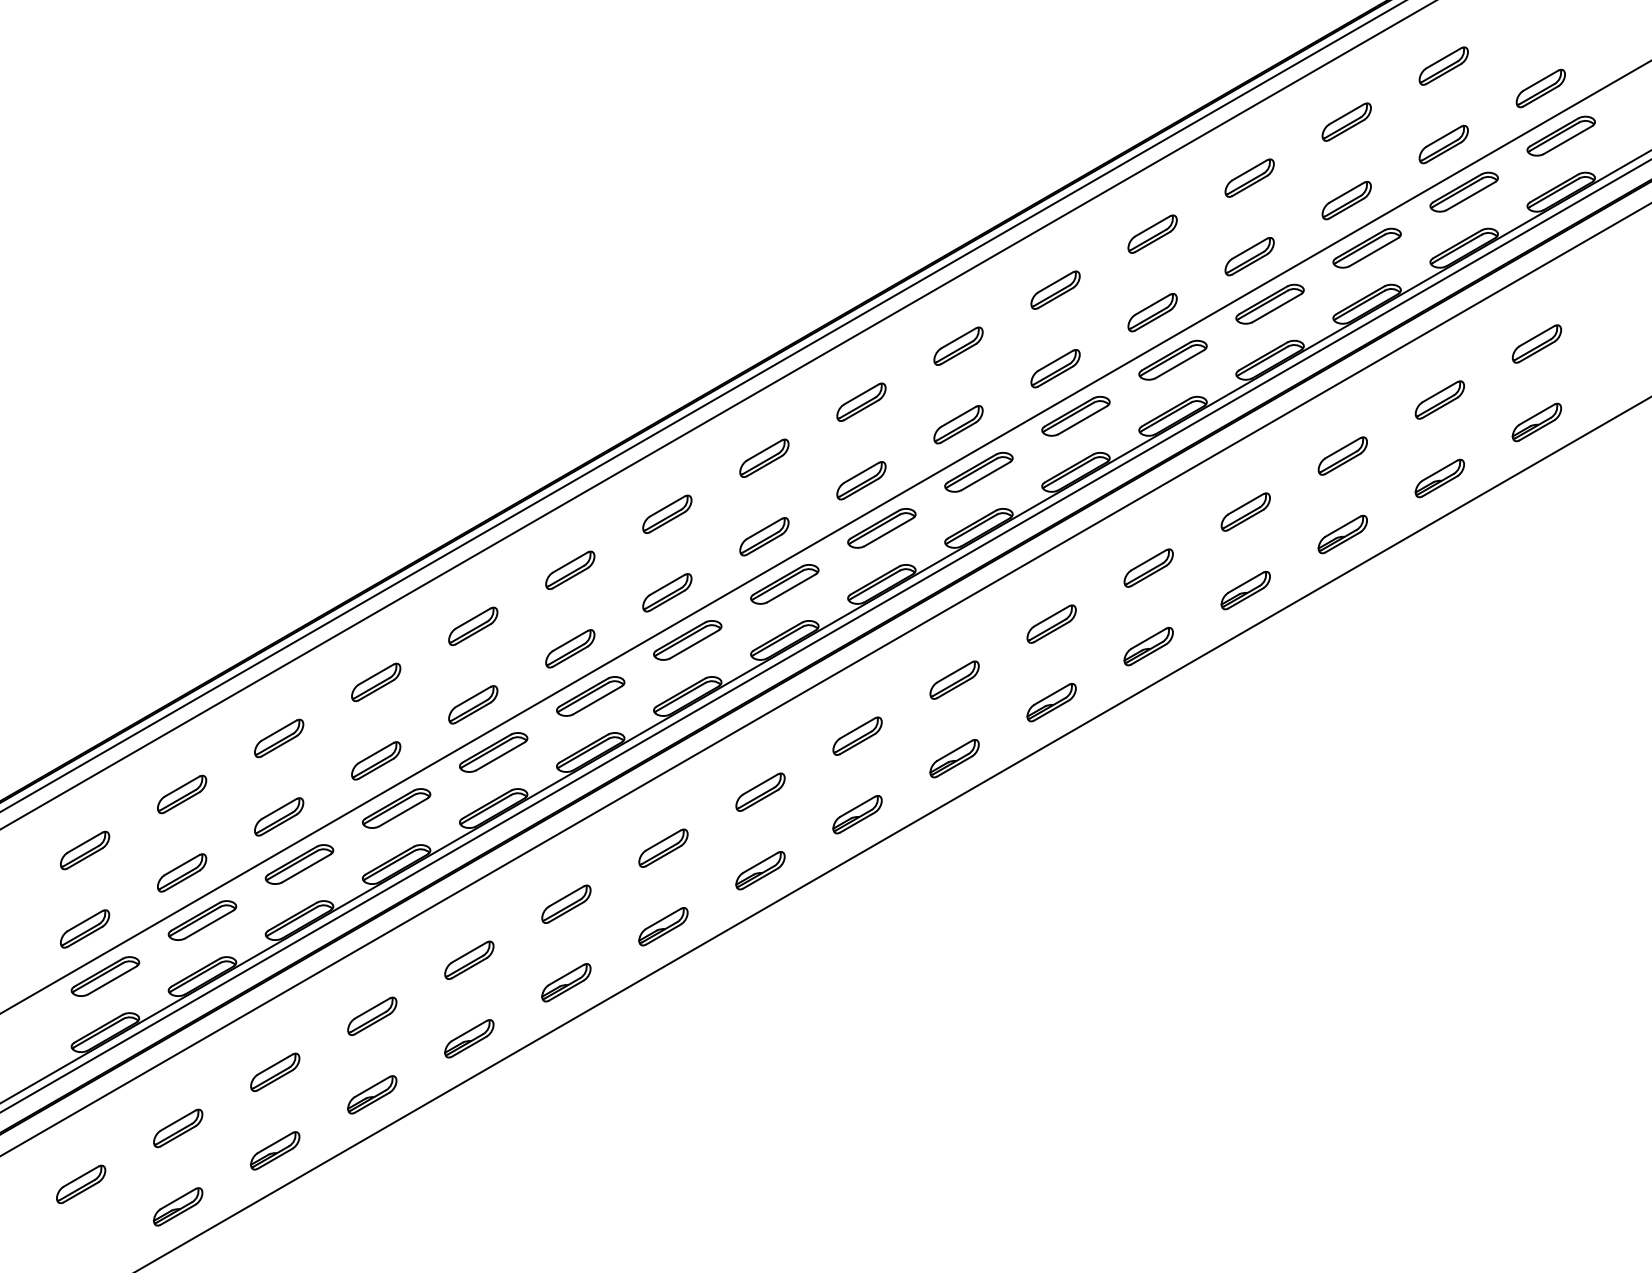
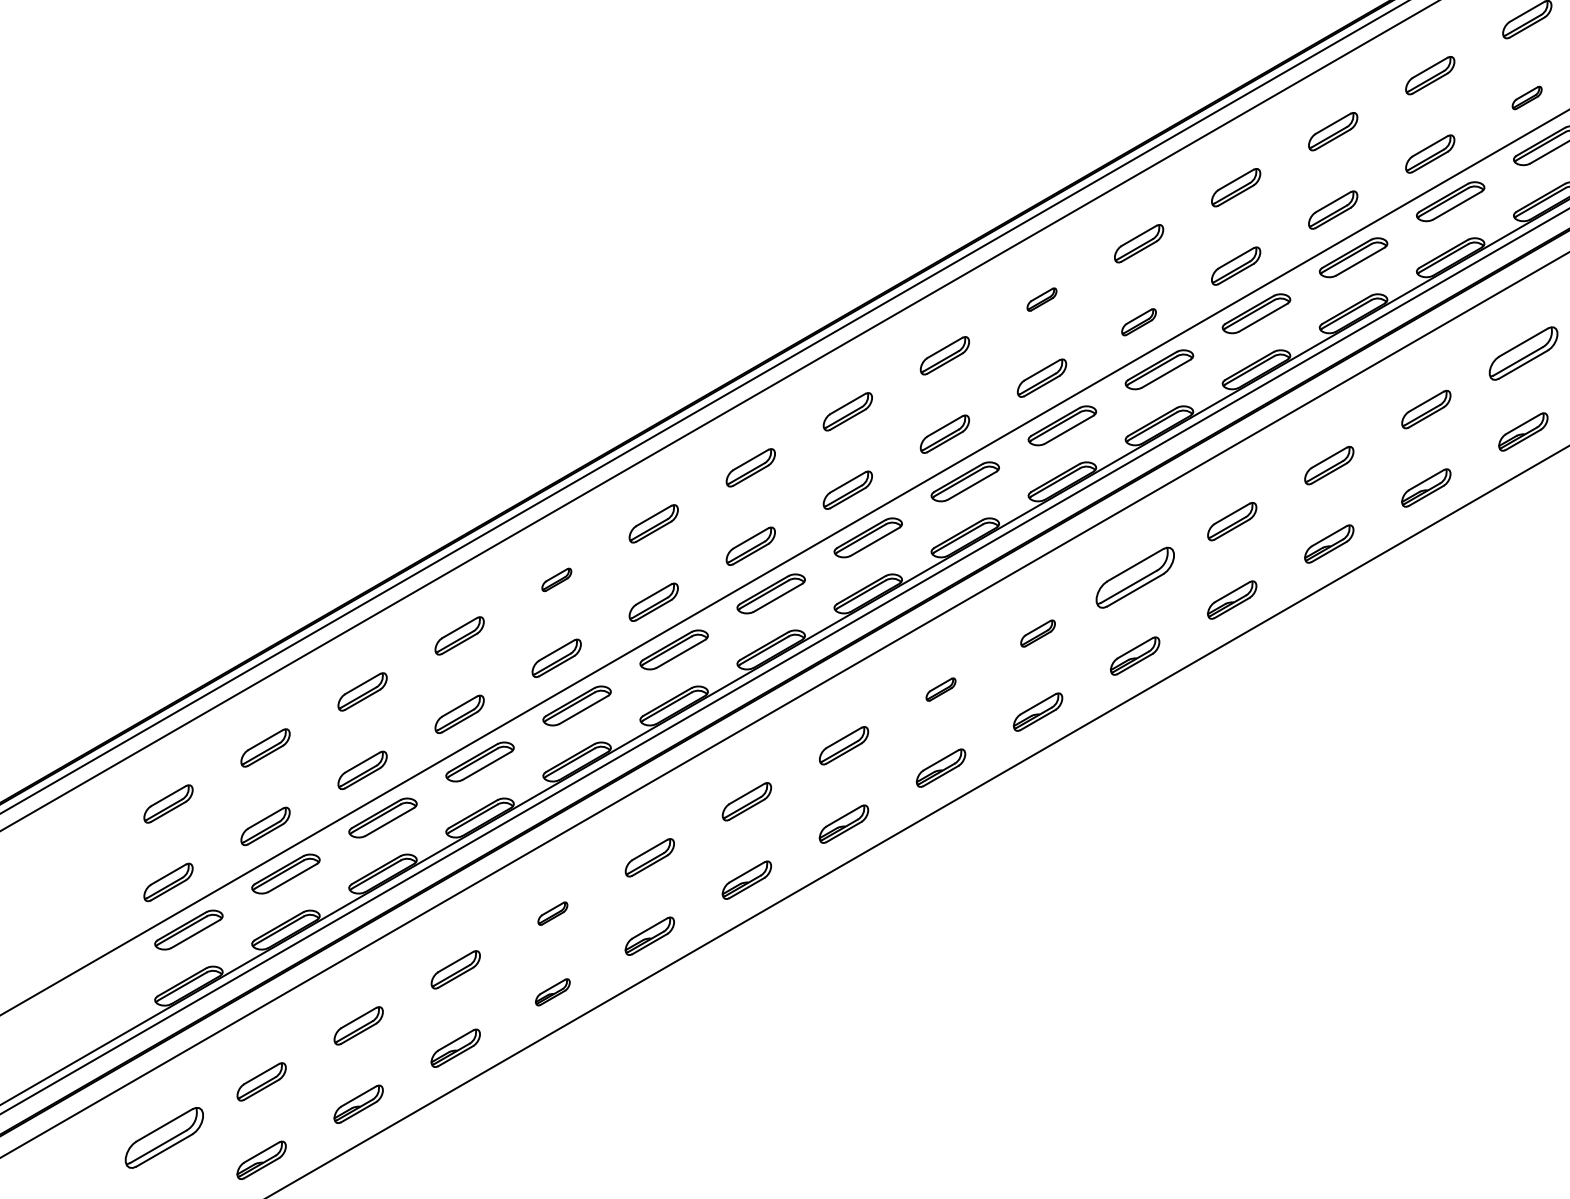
part: (1443, 144) -> (1526, 97), size x0.6
part: (958, 345) -> (1041, 298), size x0.6
part: (1055, 368) -> (1138, 321), size x0.7
part: (1439, 399) -> (1522, 352), size x1.4
part: (1051, 623) -> (1134, 576), size x1.6
part: (473, 626) -> (556, 579), size x0.6
part: (954, 679) -> (1037, 632), size x0.7
part: (857, 735) -> (940, 688), size x0.6
part: (469, 959) -> (552, 912), size x0.6
part: (469, 1038) -> (552, 991), size x0.7
part: (81, 1184) -> (164, 1137), size x1.6

